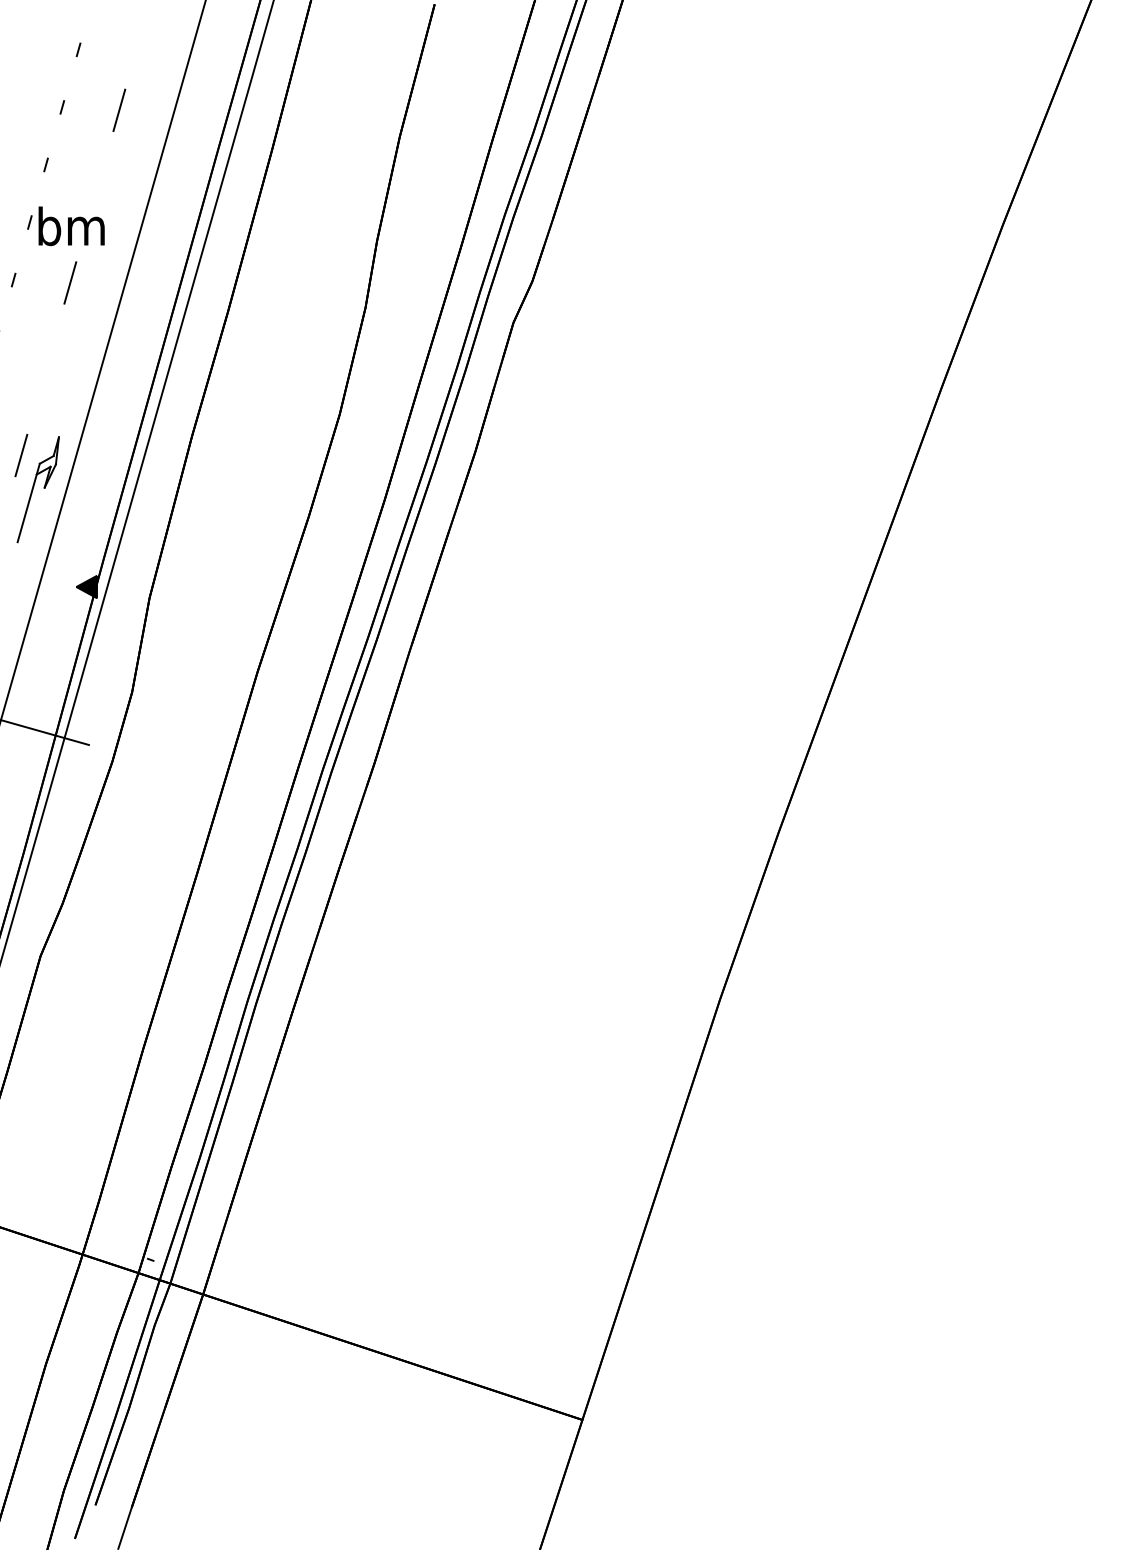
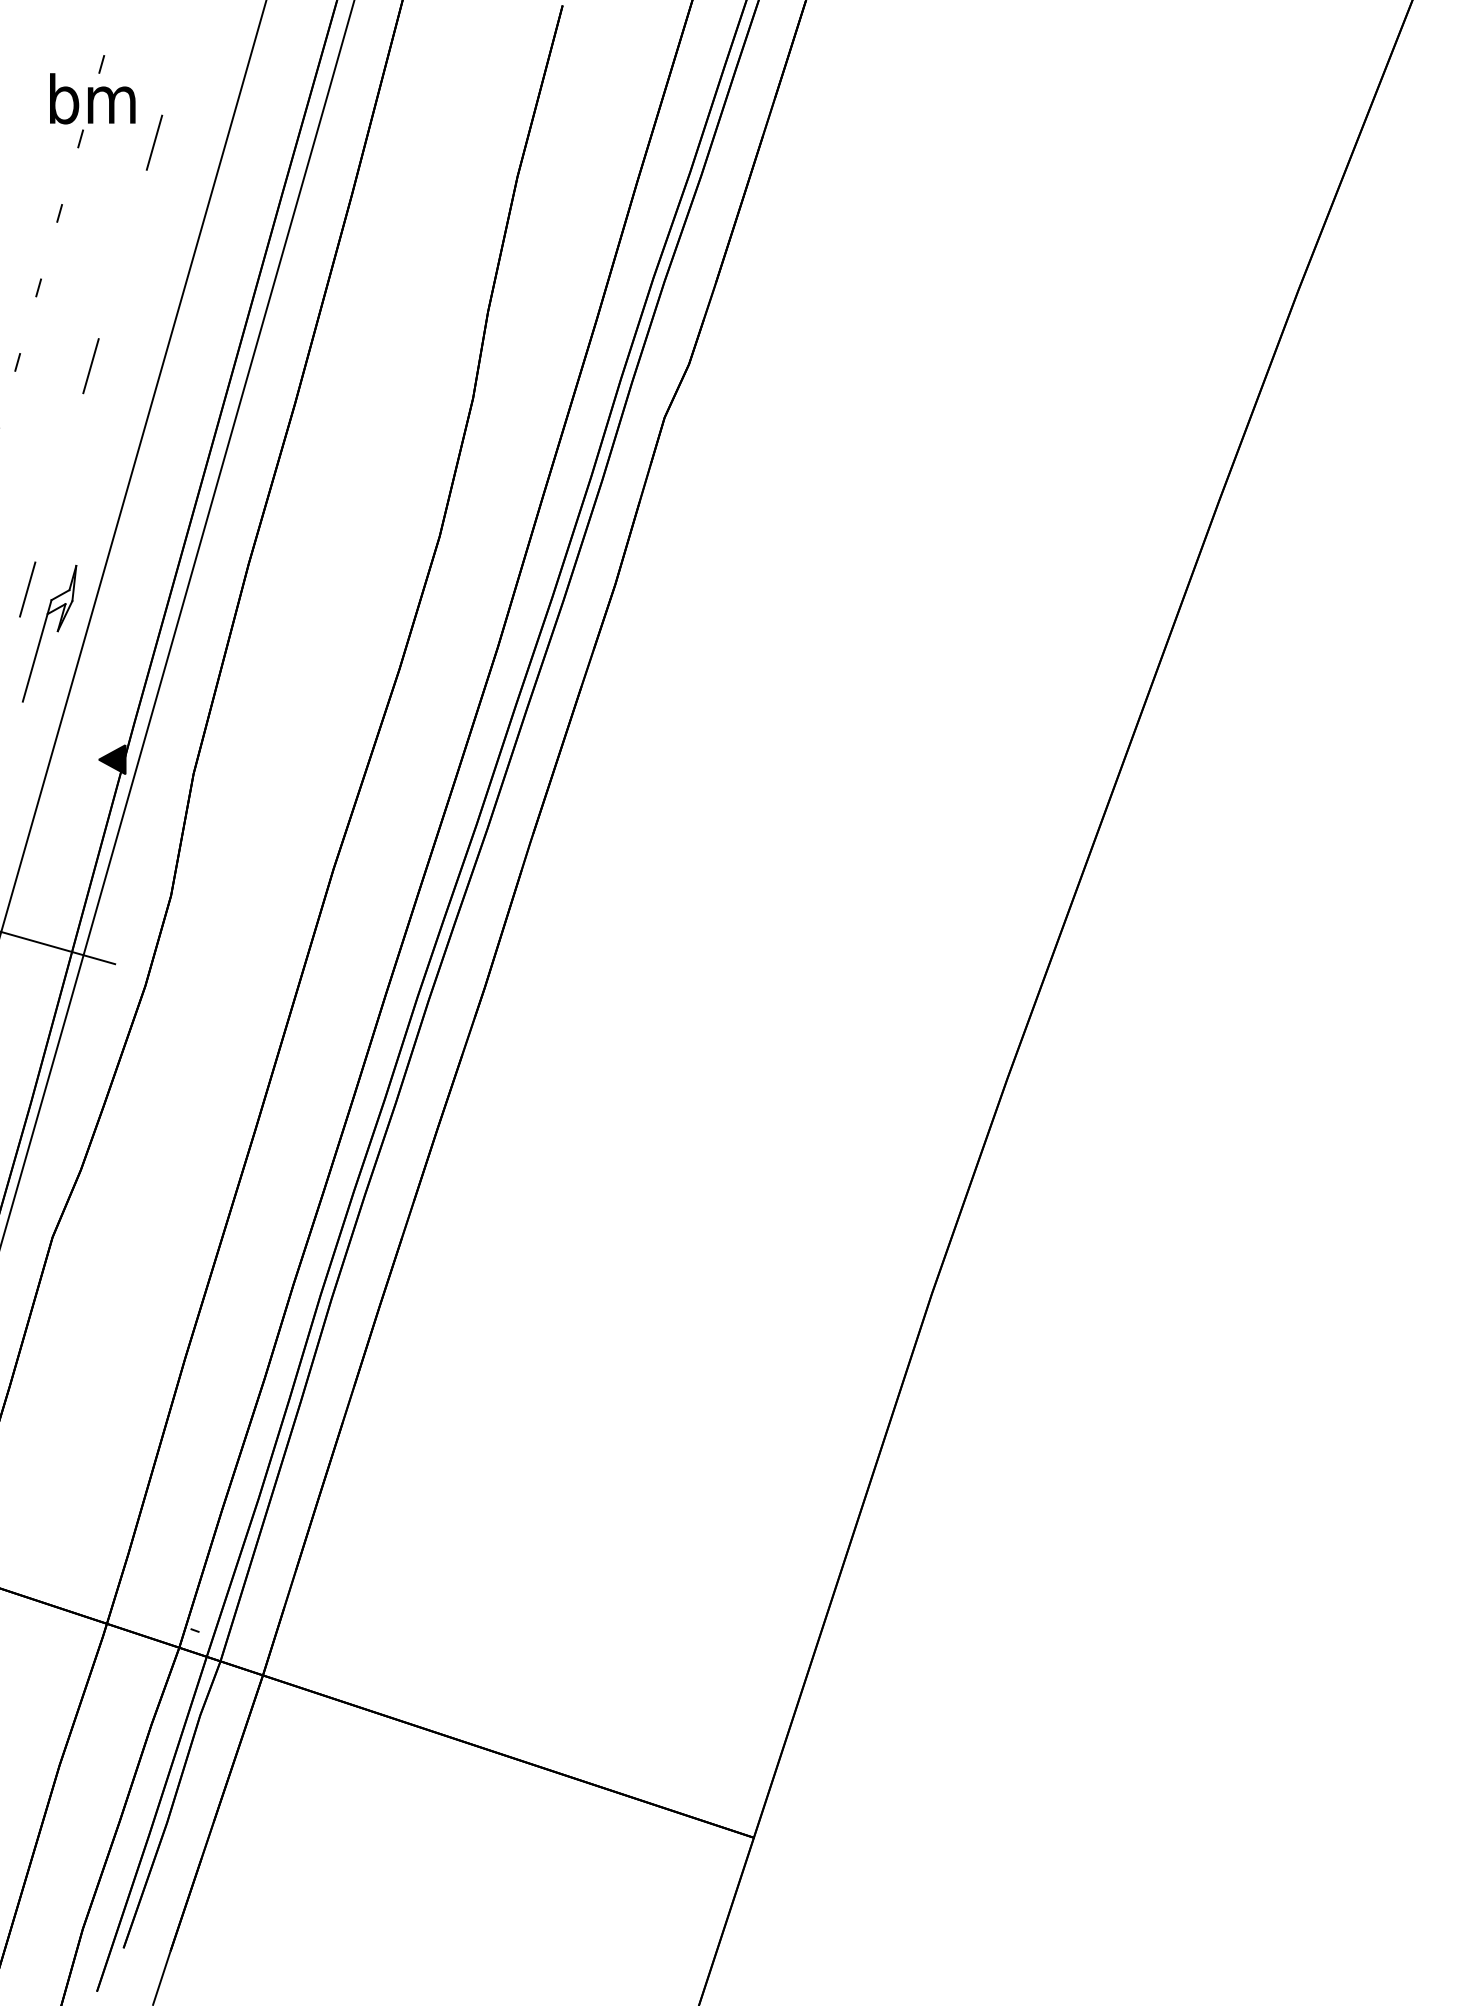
text: (71, 226) -> (92, 98), moved

